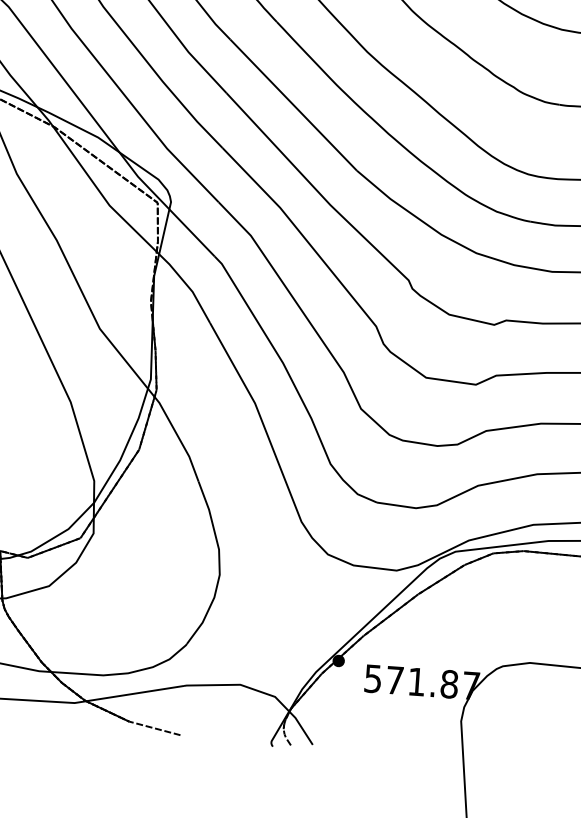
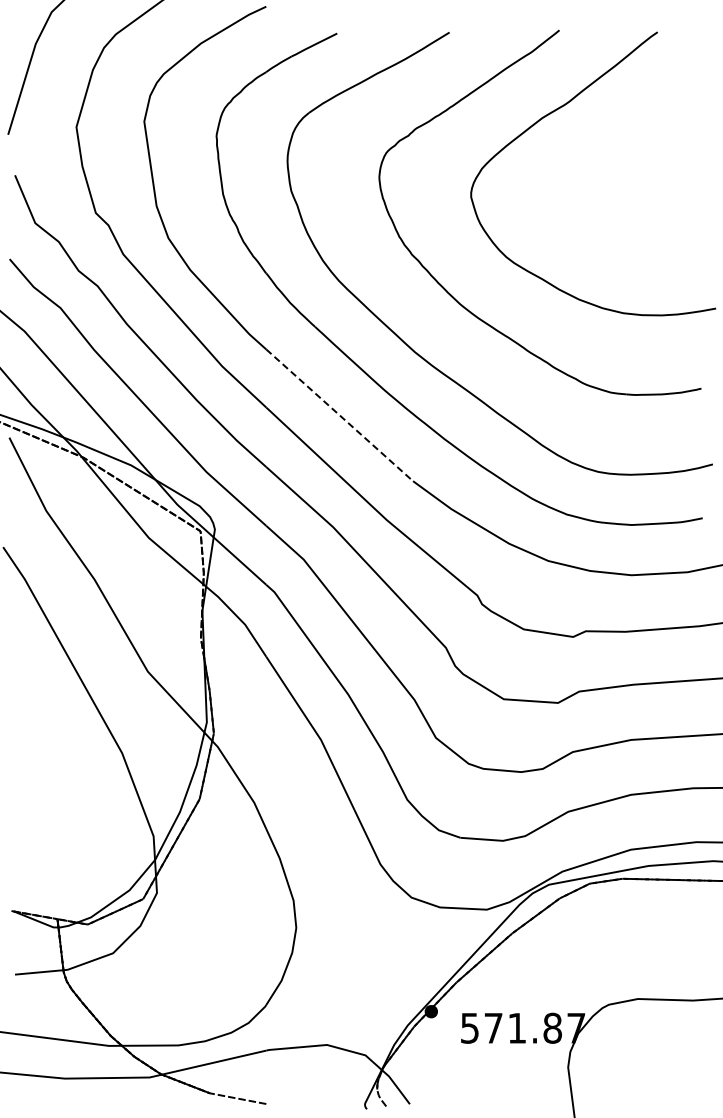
line: (293, 105) -> (339, 415), solid -> dashed

